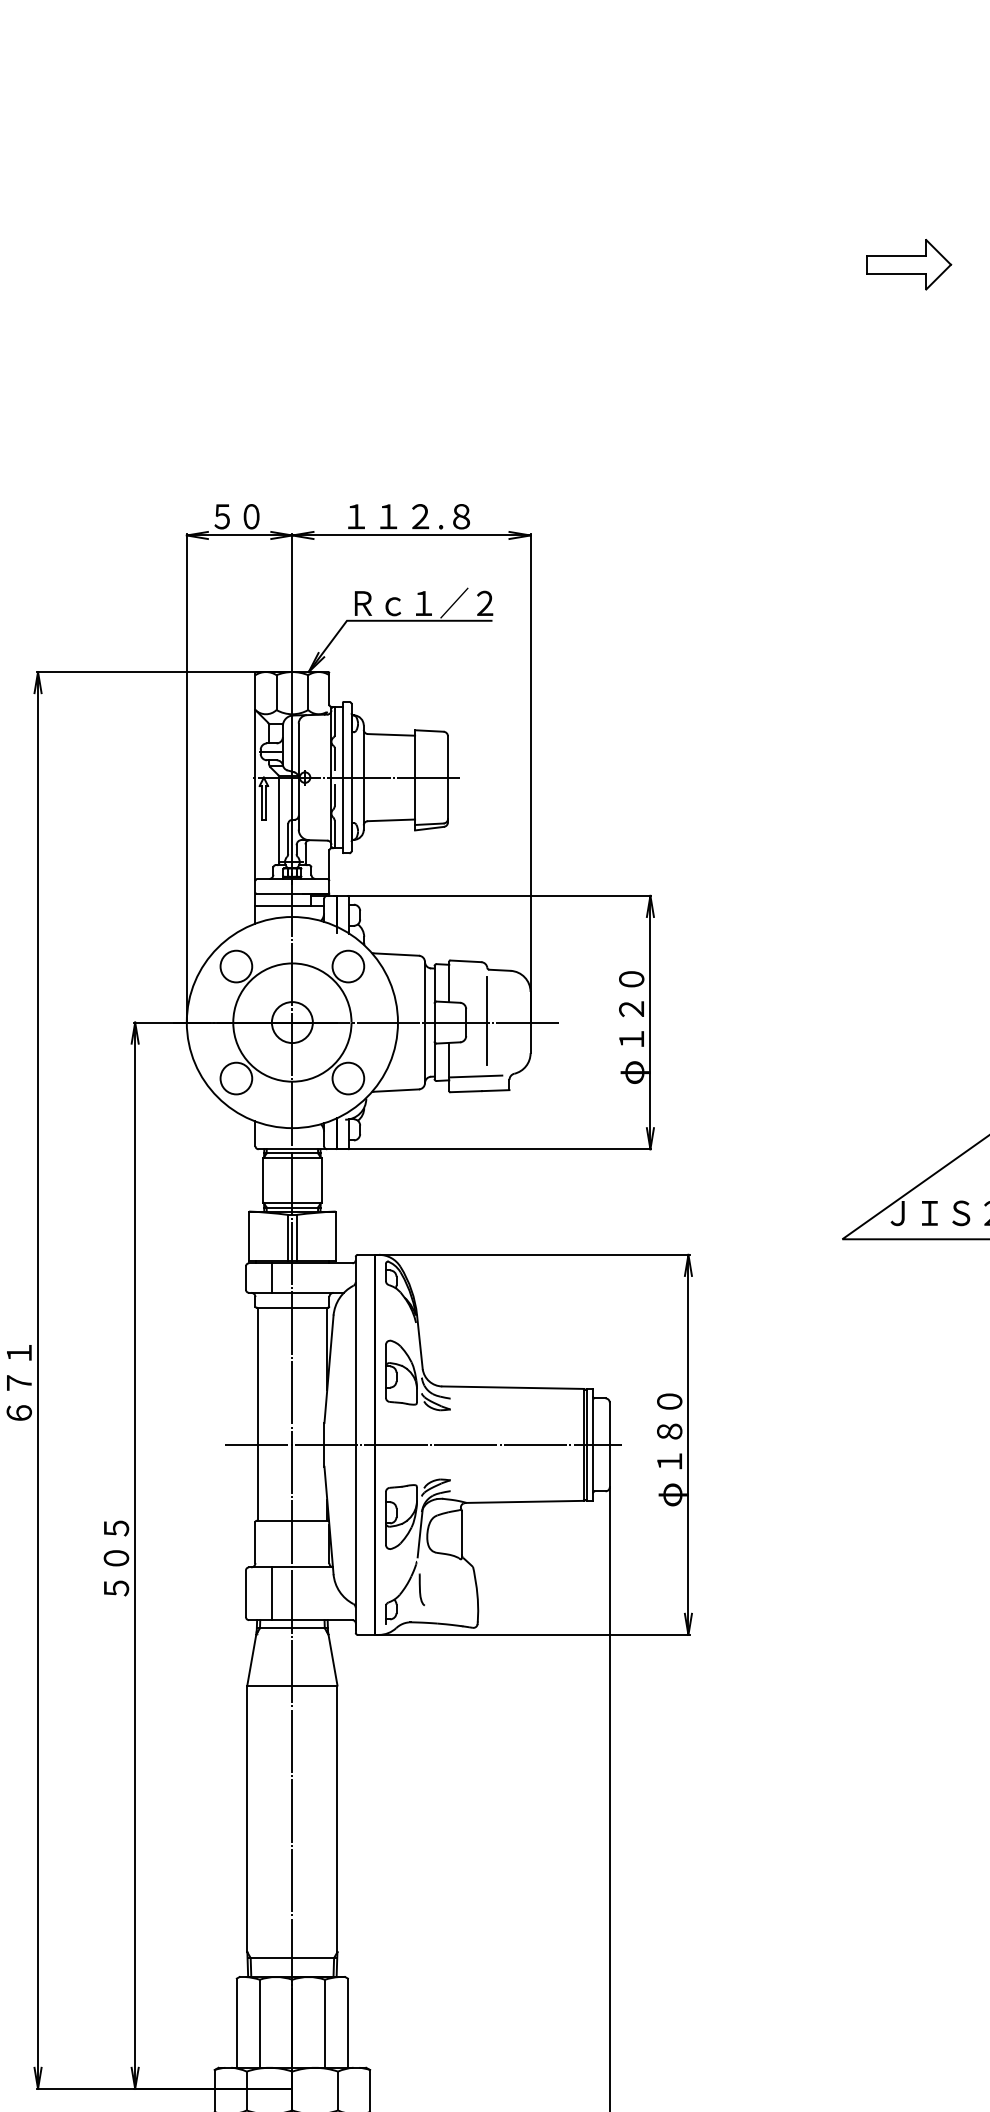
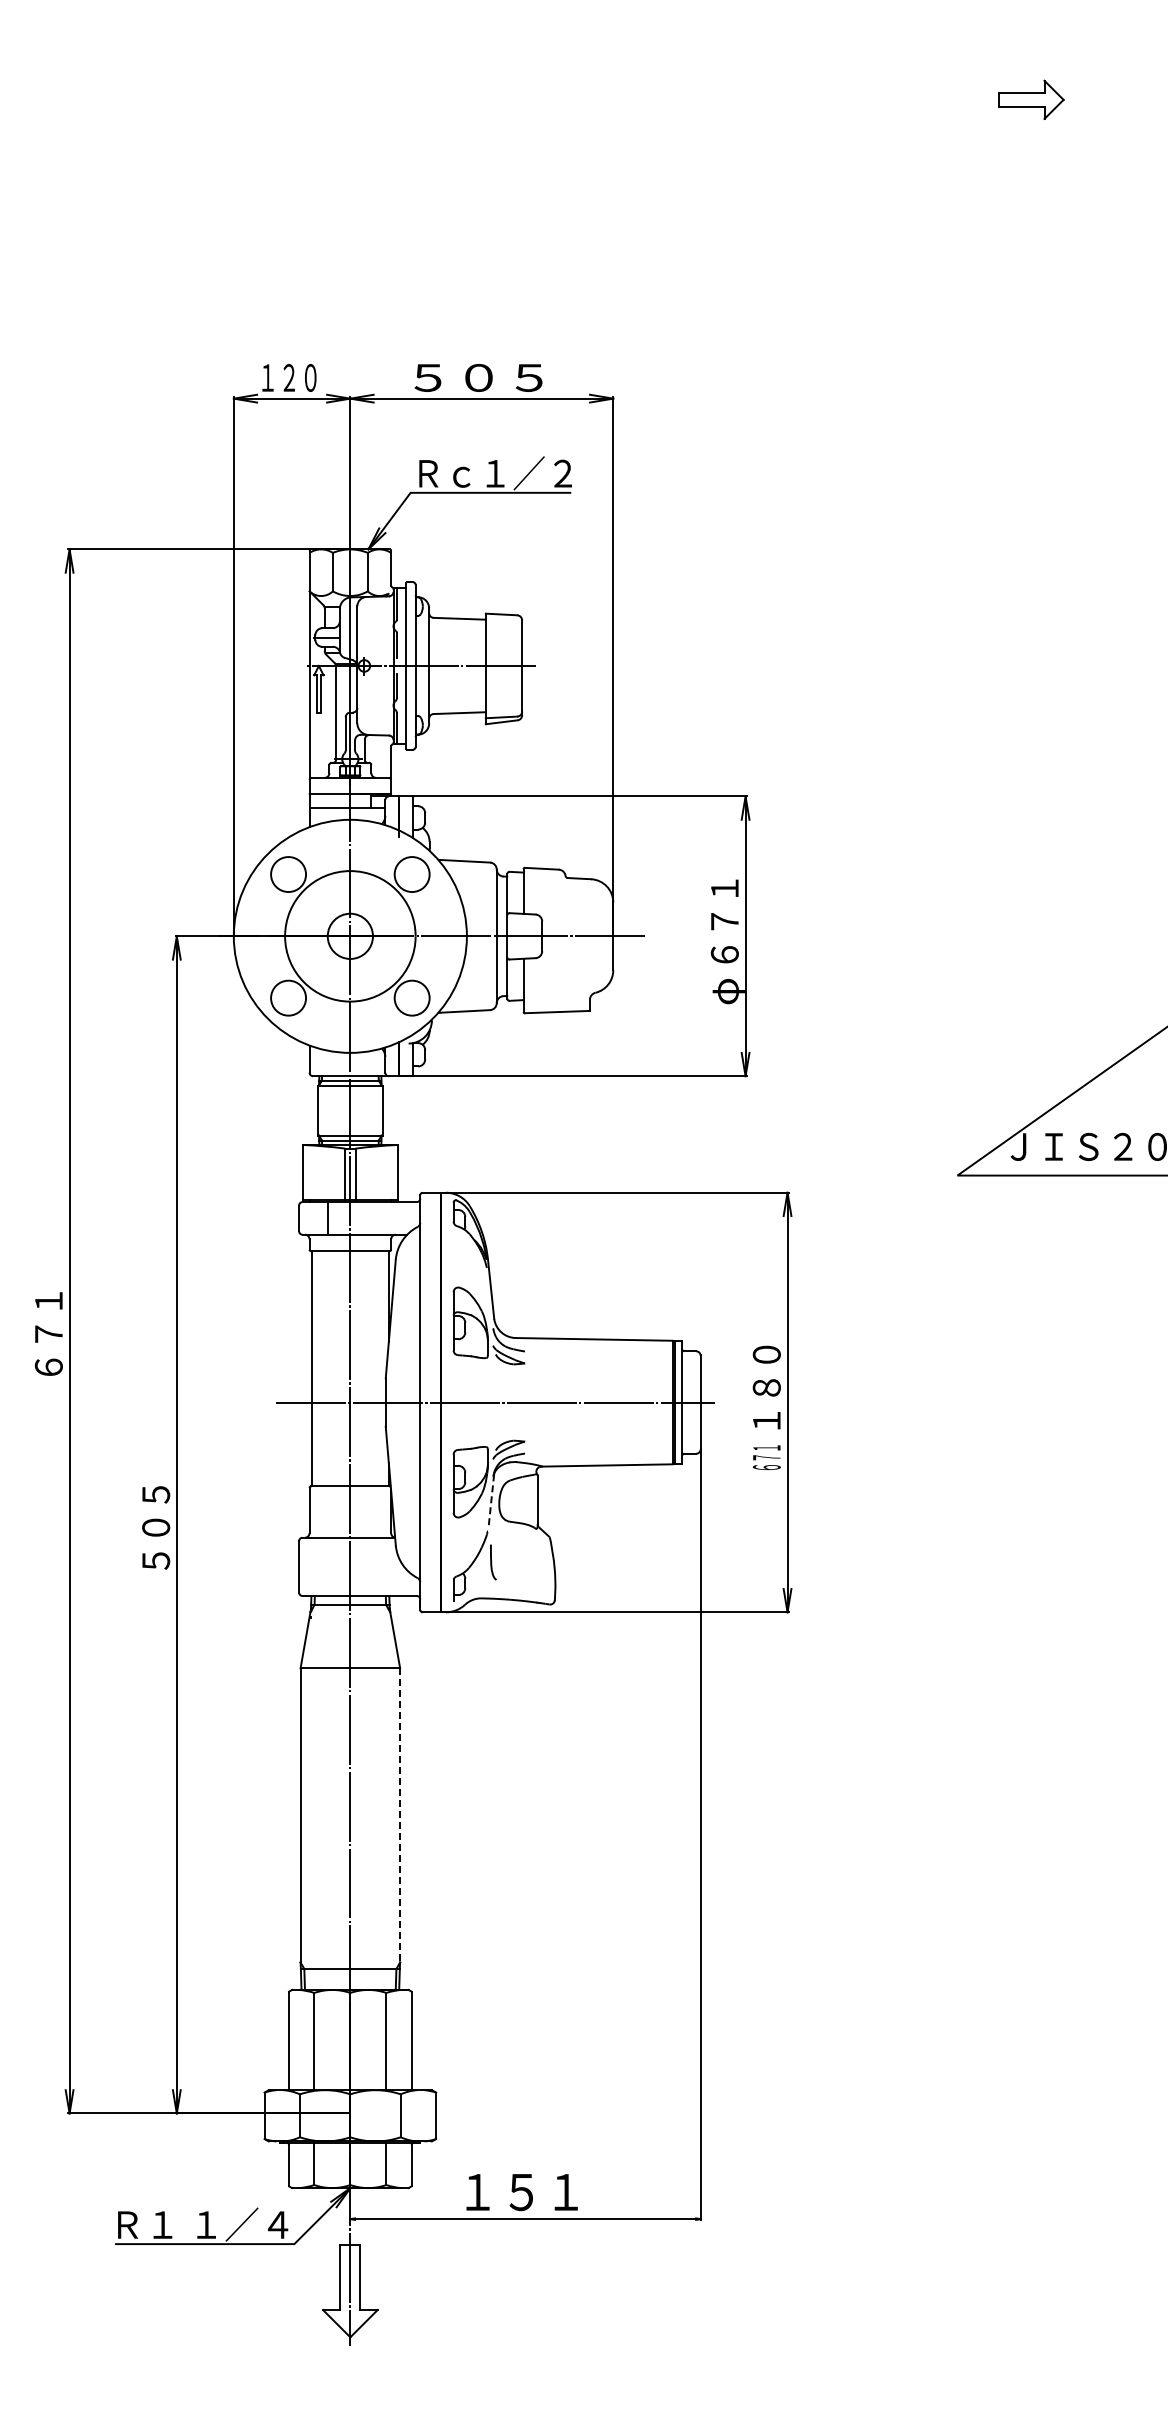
part: (909, 264) -> (1031, 99), size x0.7
text: (237, 516) -> (289, 377), ５０ -> １２０
text: (409, 516) -> (479, 377), １１２.８ -> ５０５
text: (631, 1009) -> (724, 921), １２０ -> ６７１
line: (487, 1020) -> (565, 934), removed
line: (475, 1076) -> (552, 995), removed
text: (672, 1494) -> (769, 1457), φ -> ６７１
line: (420, 1534) -> (491, 1501), solid -> dashed
line: (272, 1593) -> (328, 1566), removed
line: (337, 1818) -> (400, 1815), solid -> dashed

